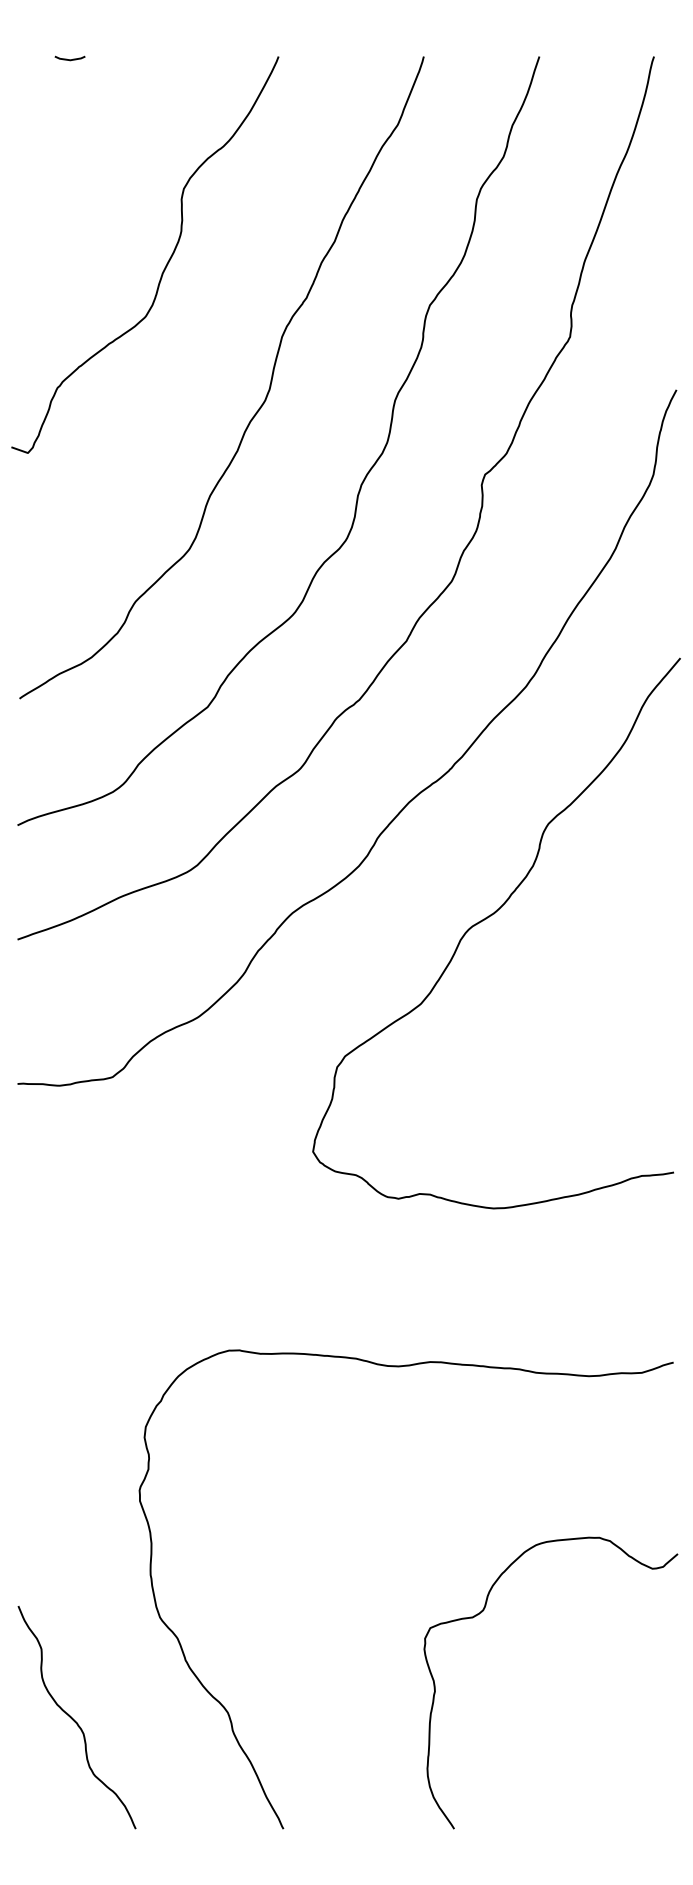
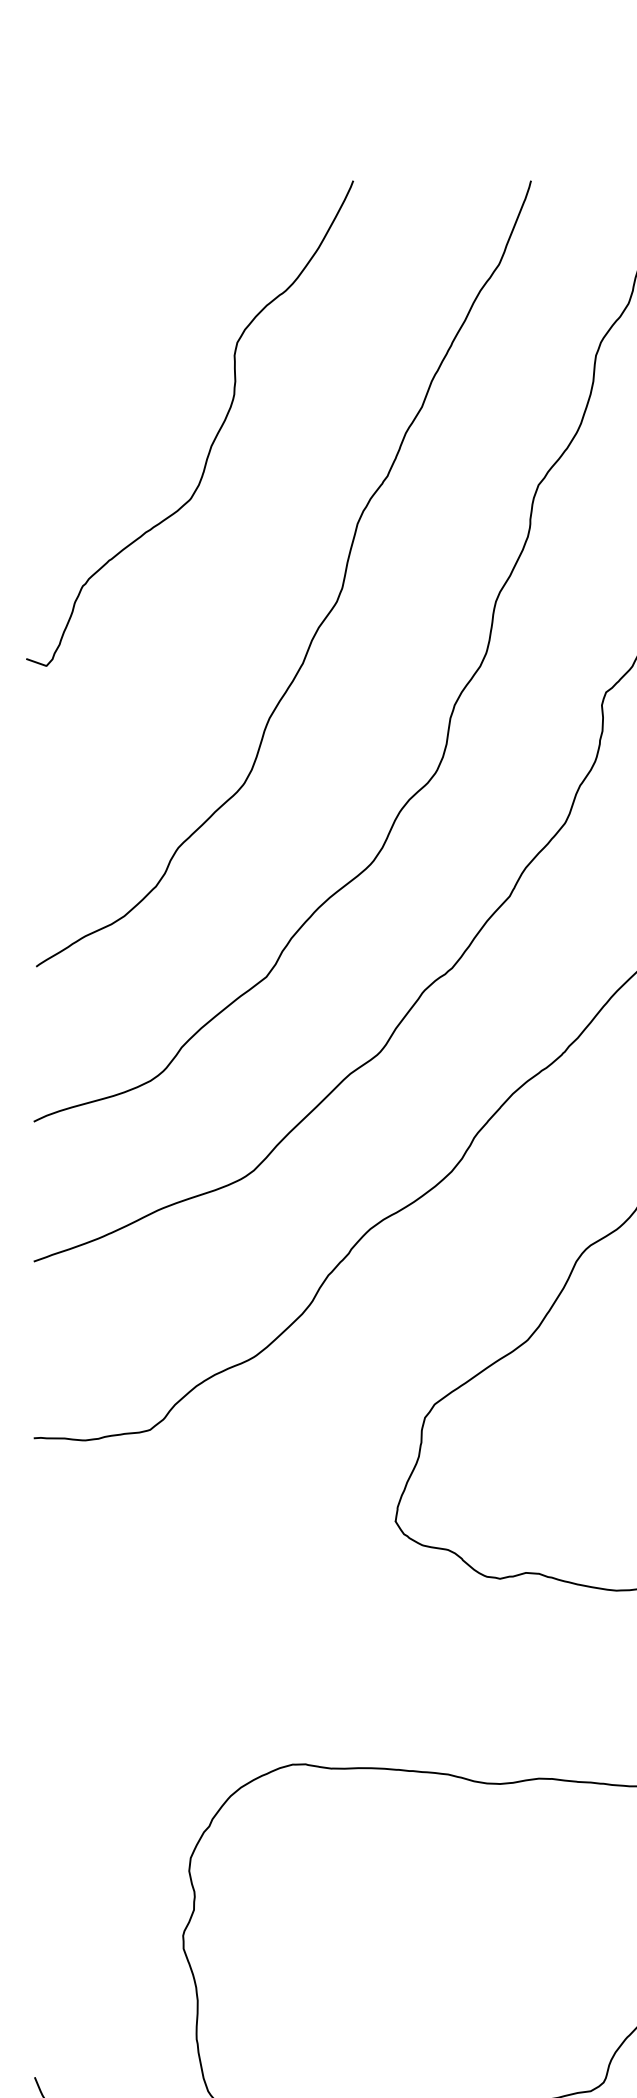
curve: (69, 59) -> (97, 184), removed

